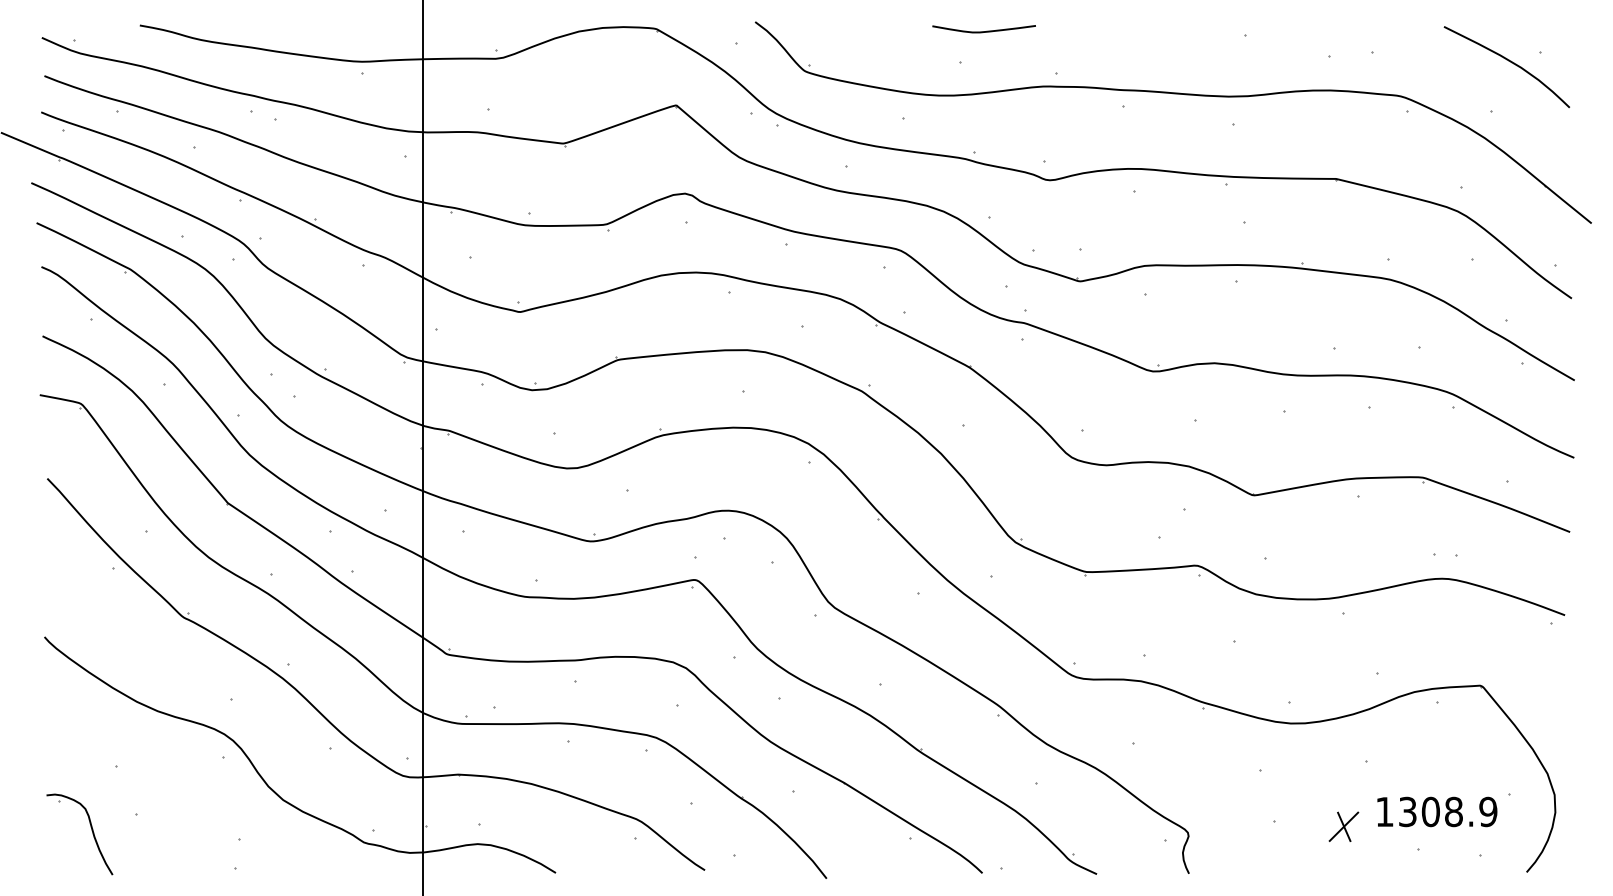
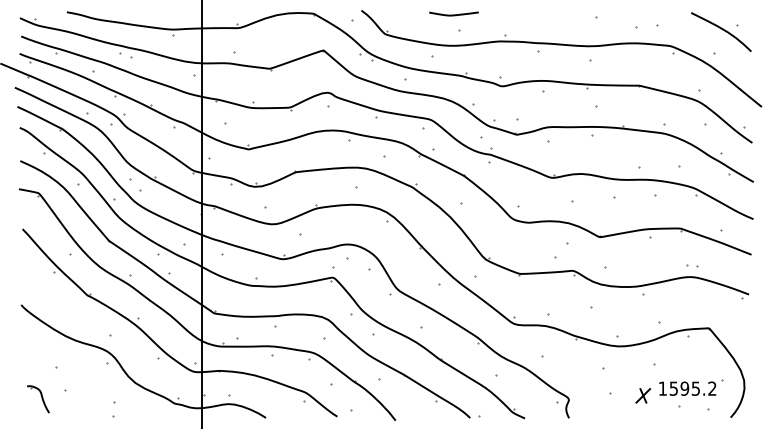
curve: (983, 30) -> (453, 14), moved
text: (1448, 811) -> (693, 388), 1308.9 -> 1595.2
part: (80, 834) -> (38, 399), size x0.7

